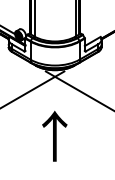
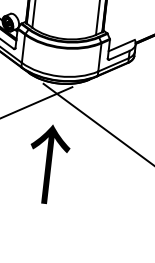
text: (54, 135) -> (48, 163), moved

